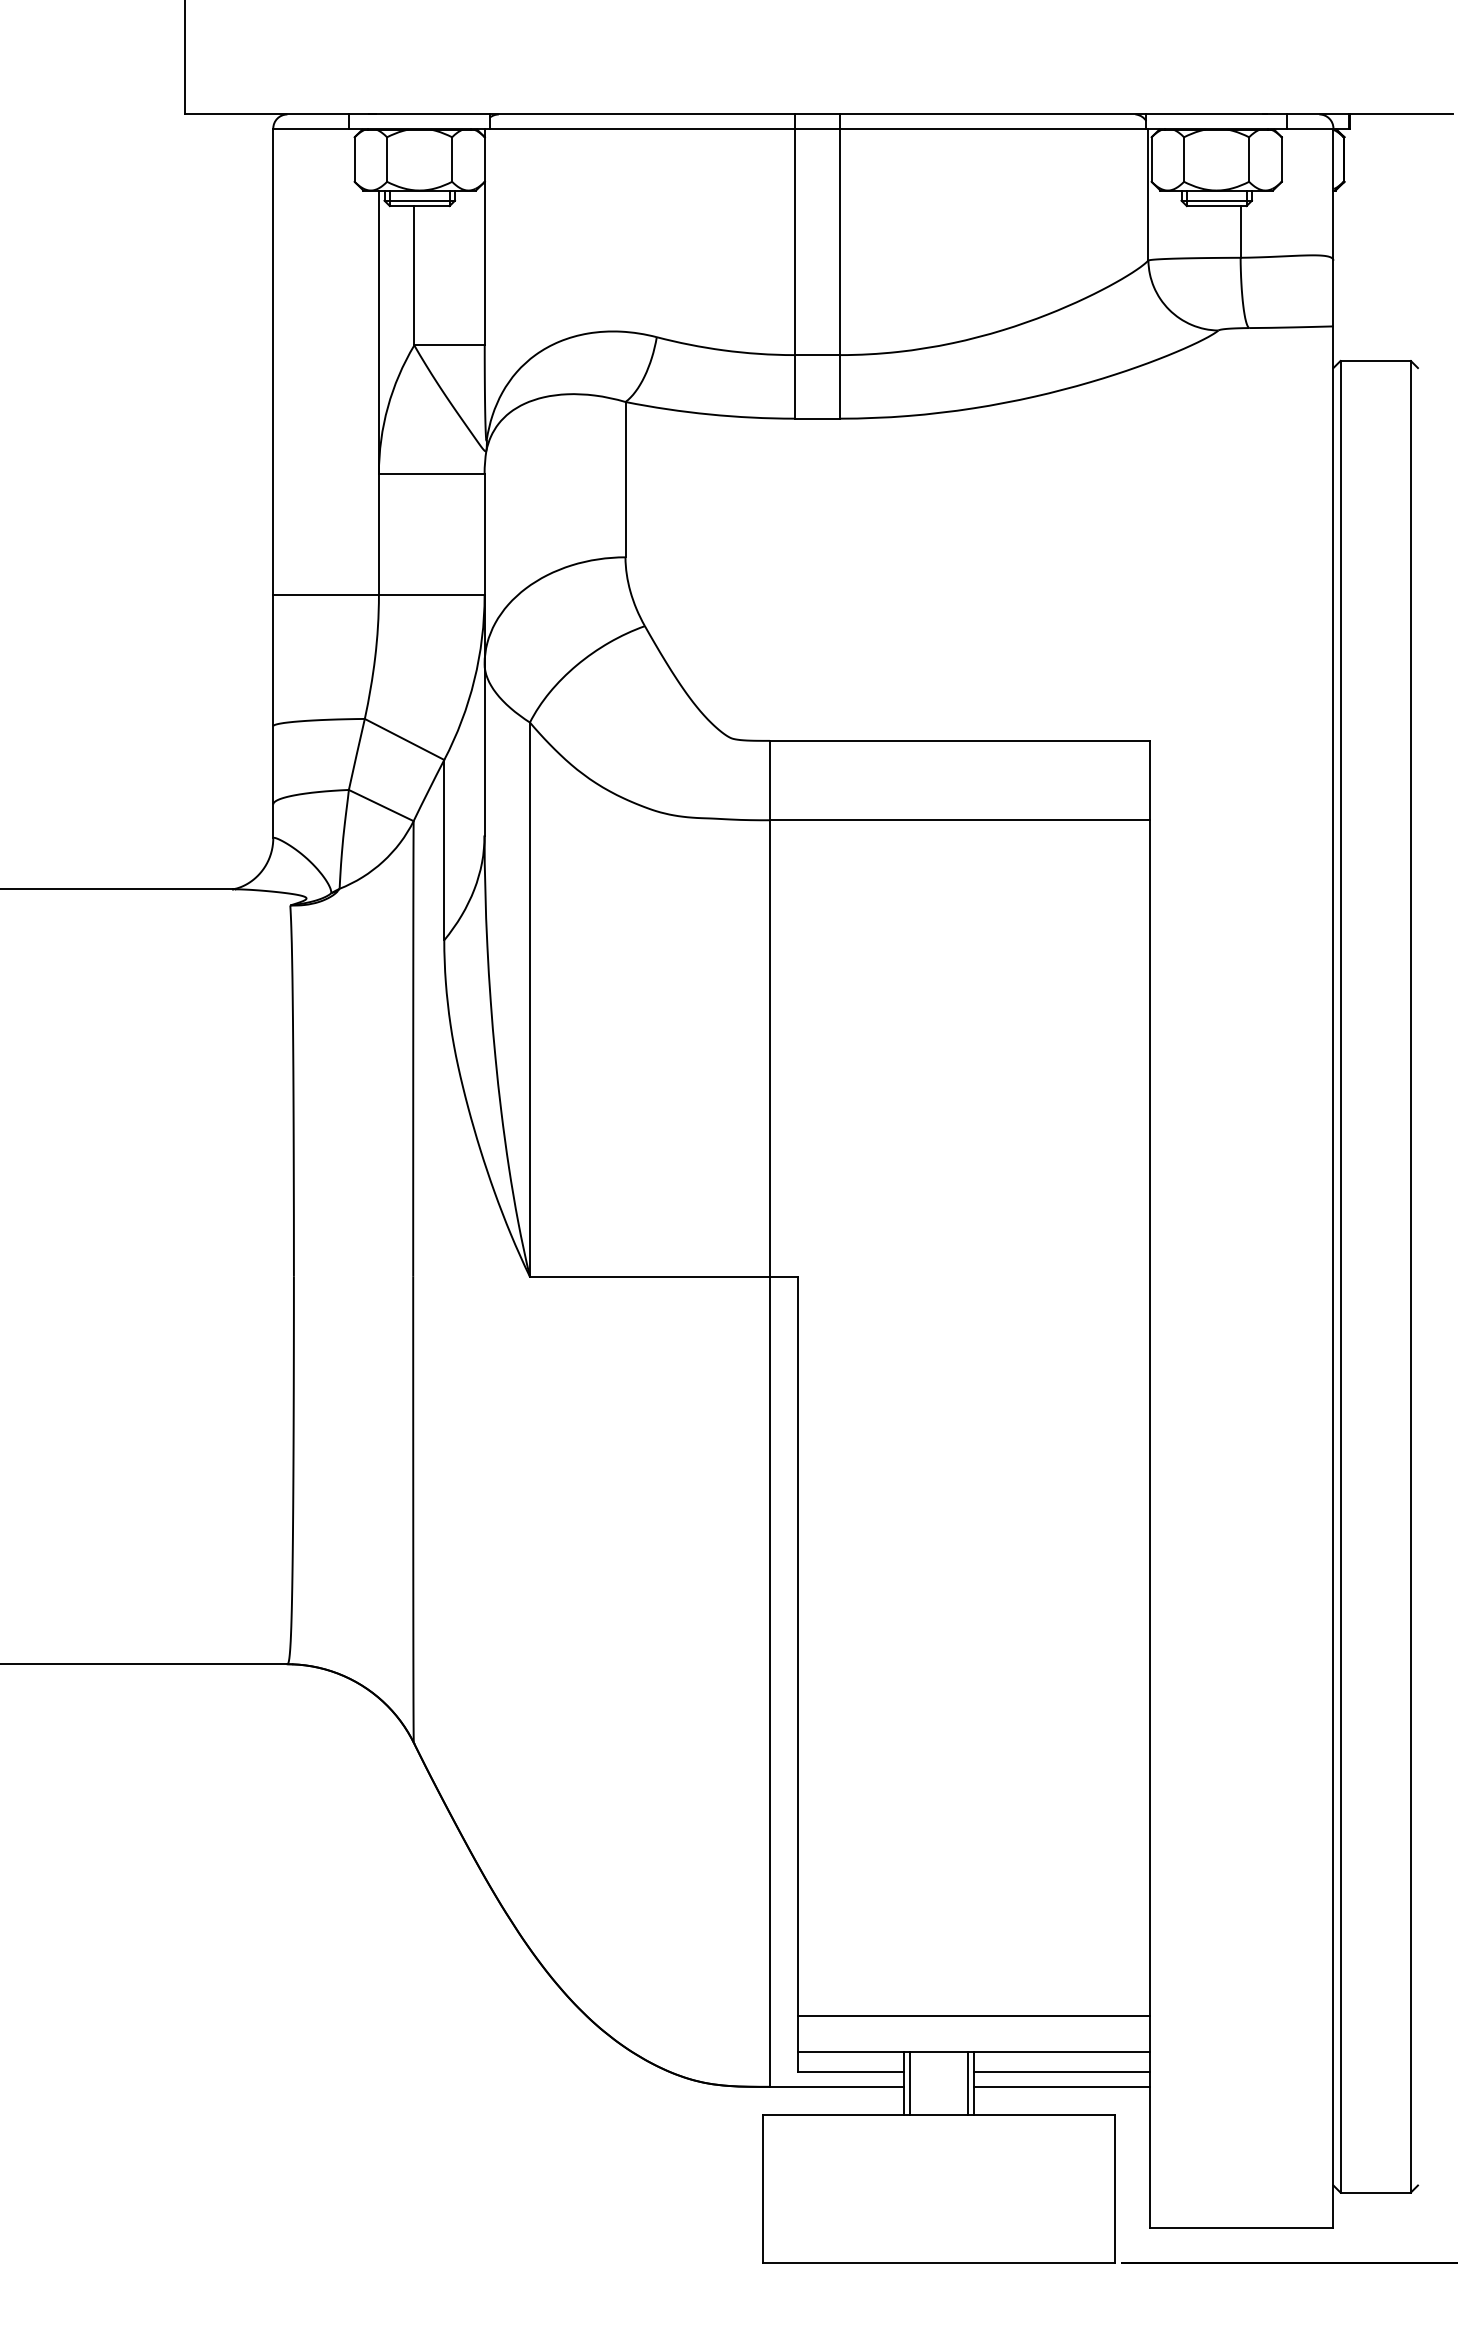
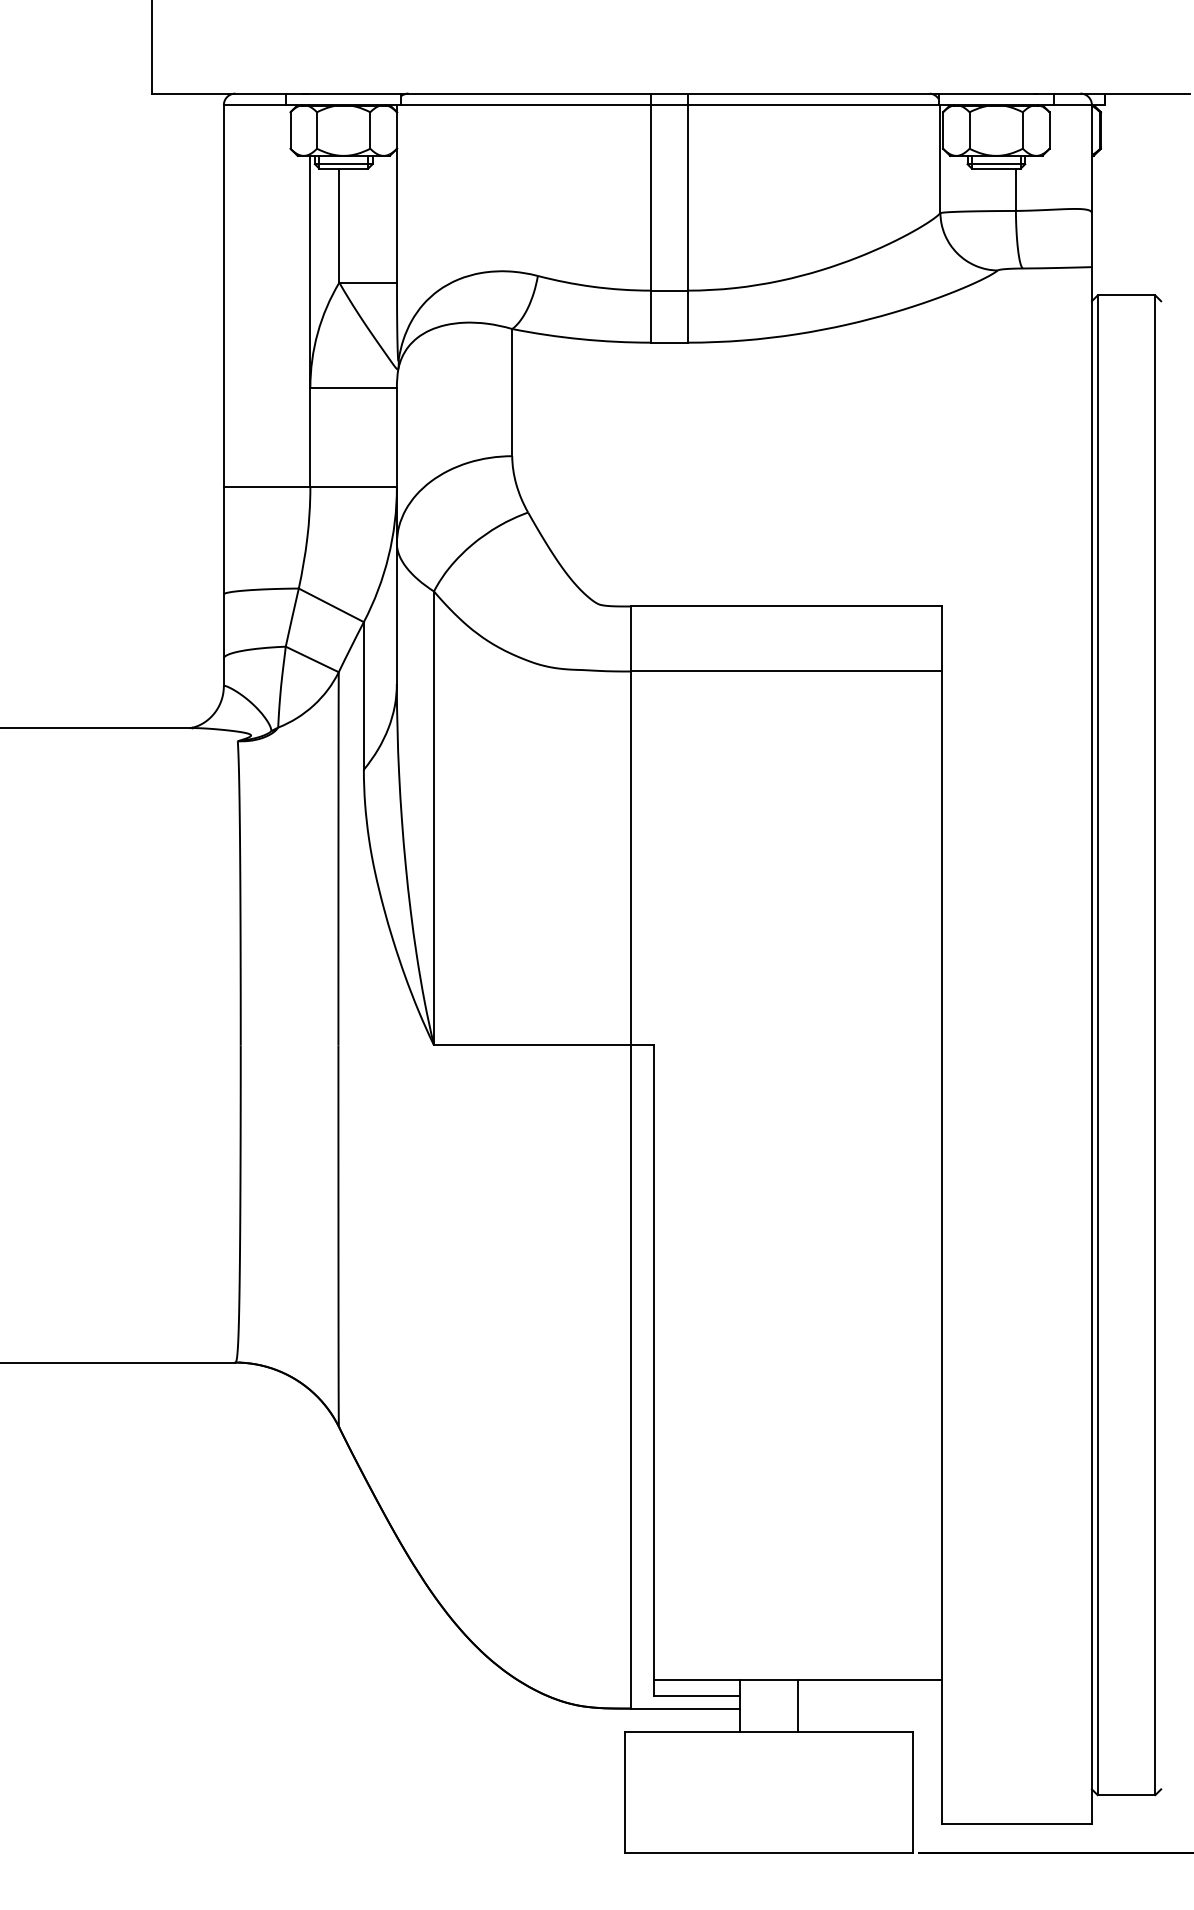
line: (974, 2016) -> (798, 1650), removed
line: (1062, 2071) -> (870, 1696), removed
line: (910, 2083) -> (745, 1705), removed
line: (967, 2083) -> (792, 1705), removed
line: (1062, 2086) -> (870, 1708), removed

